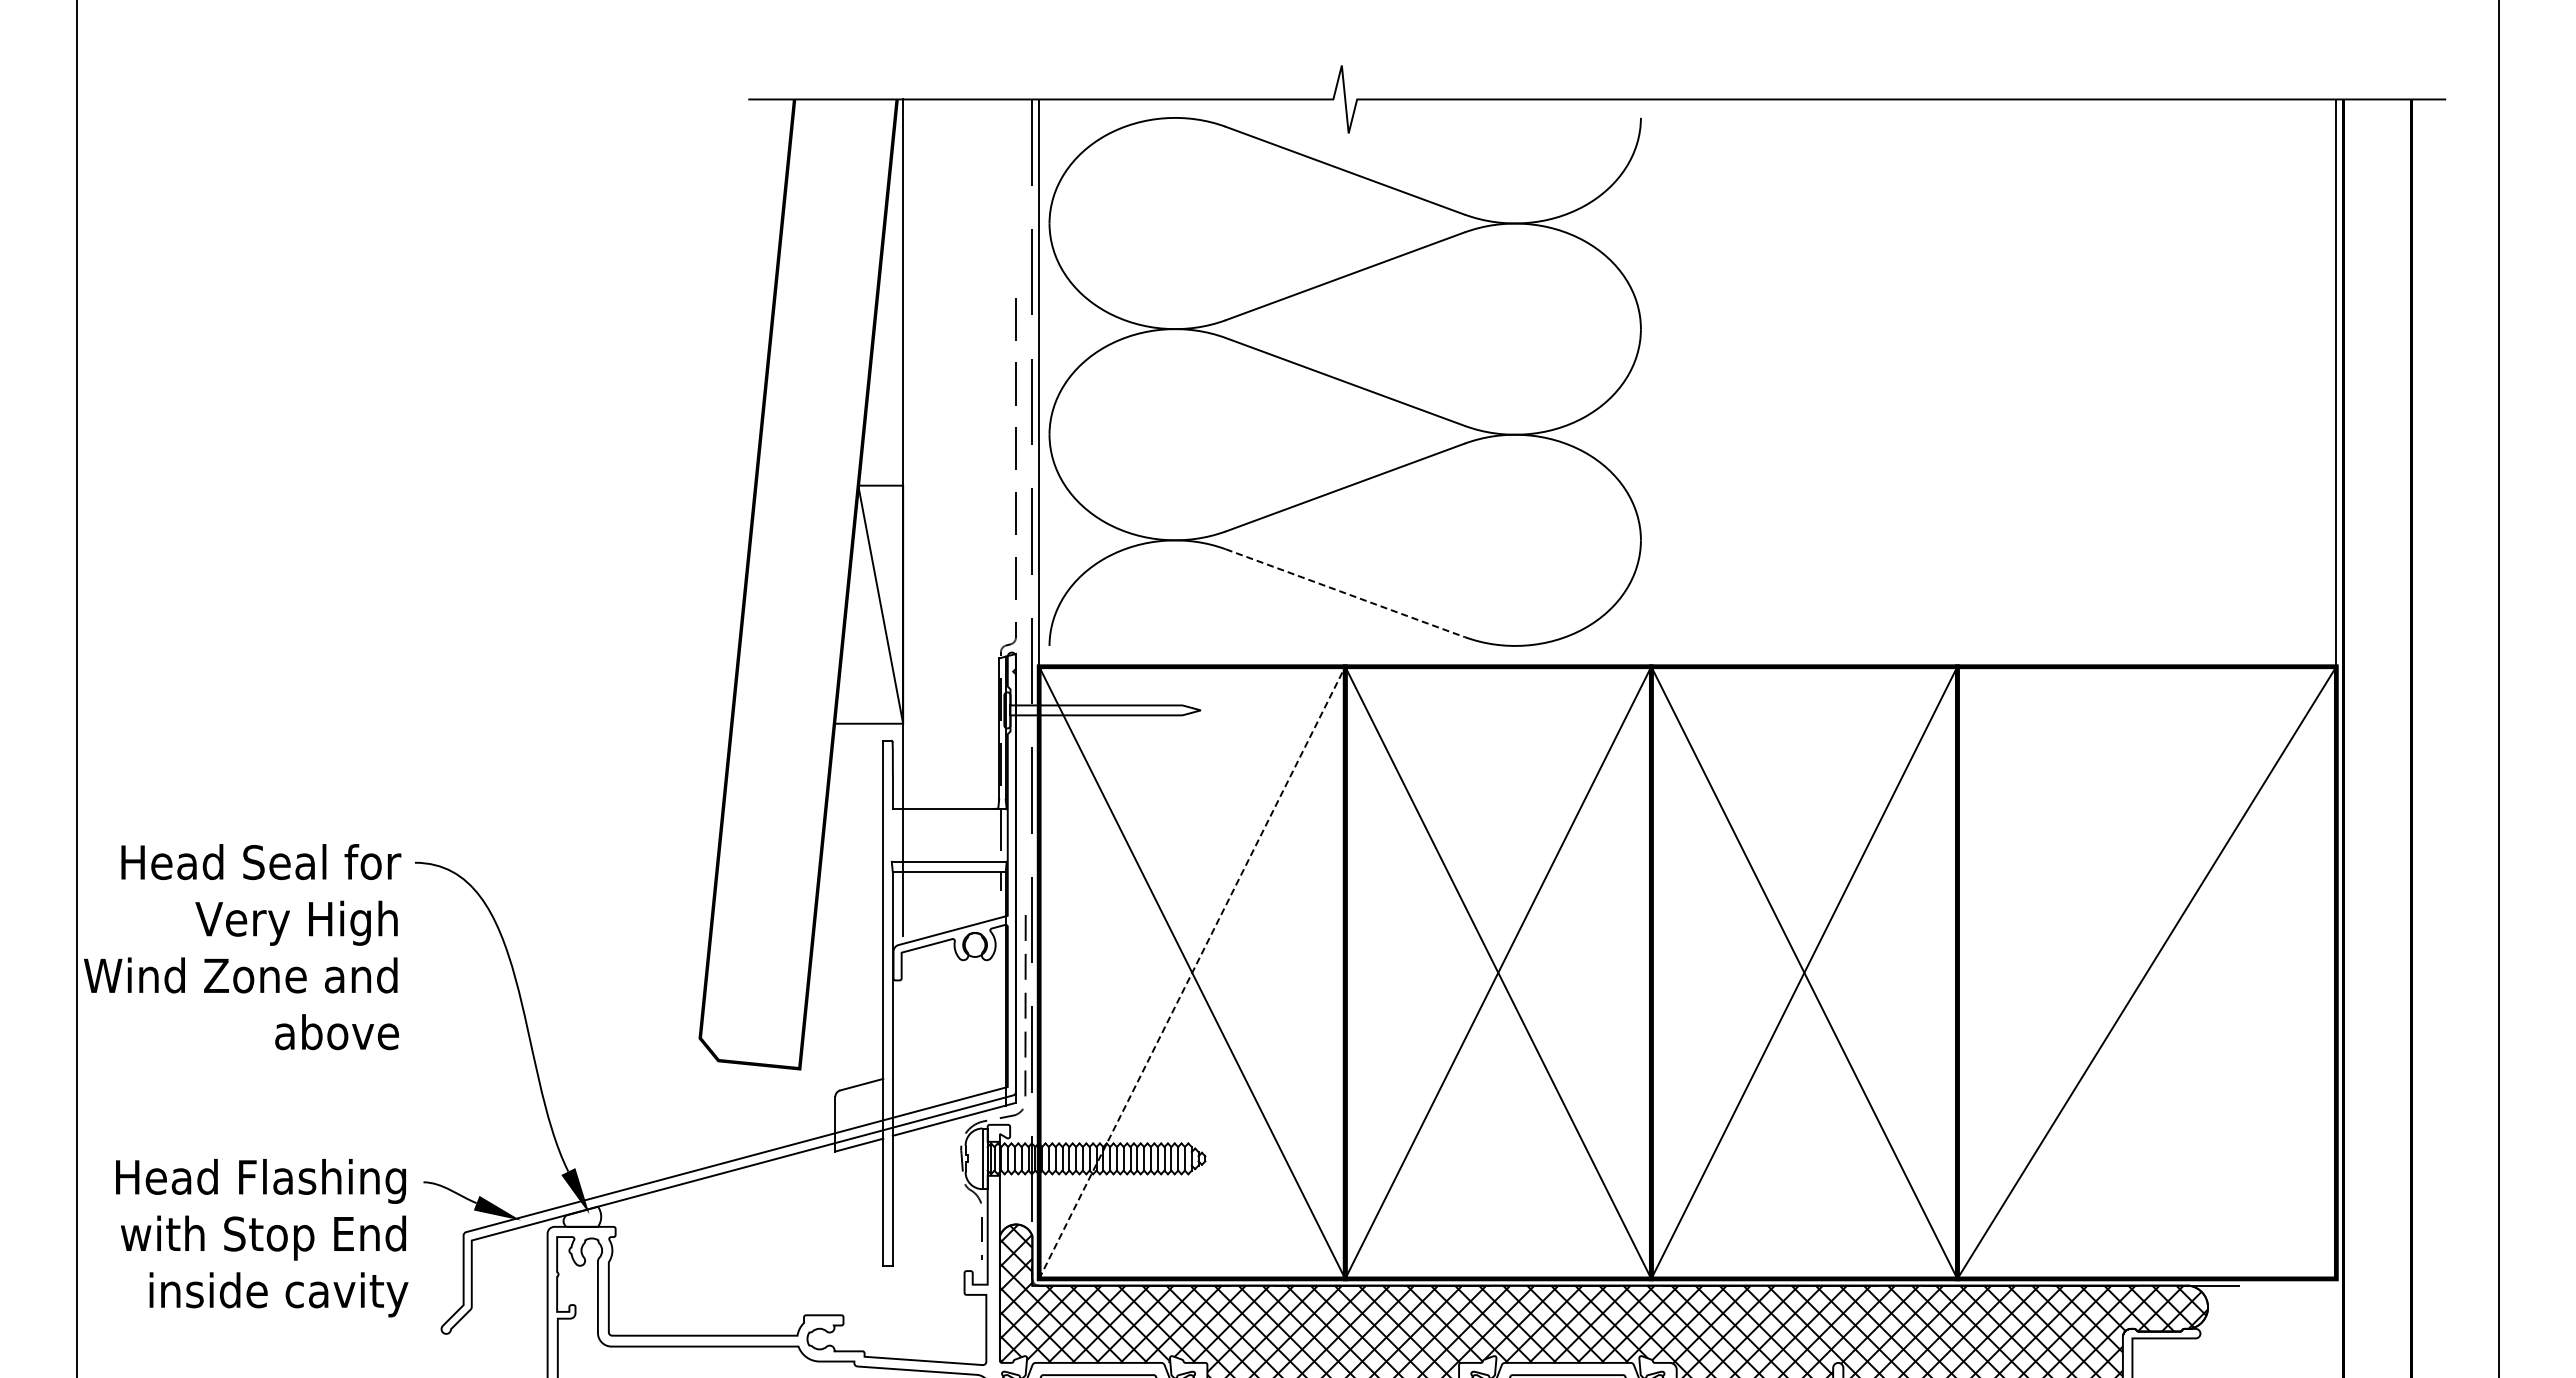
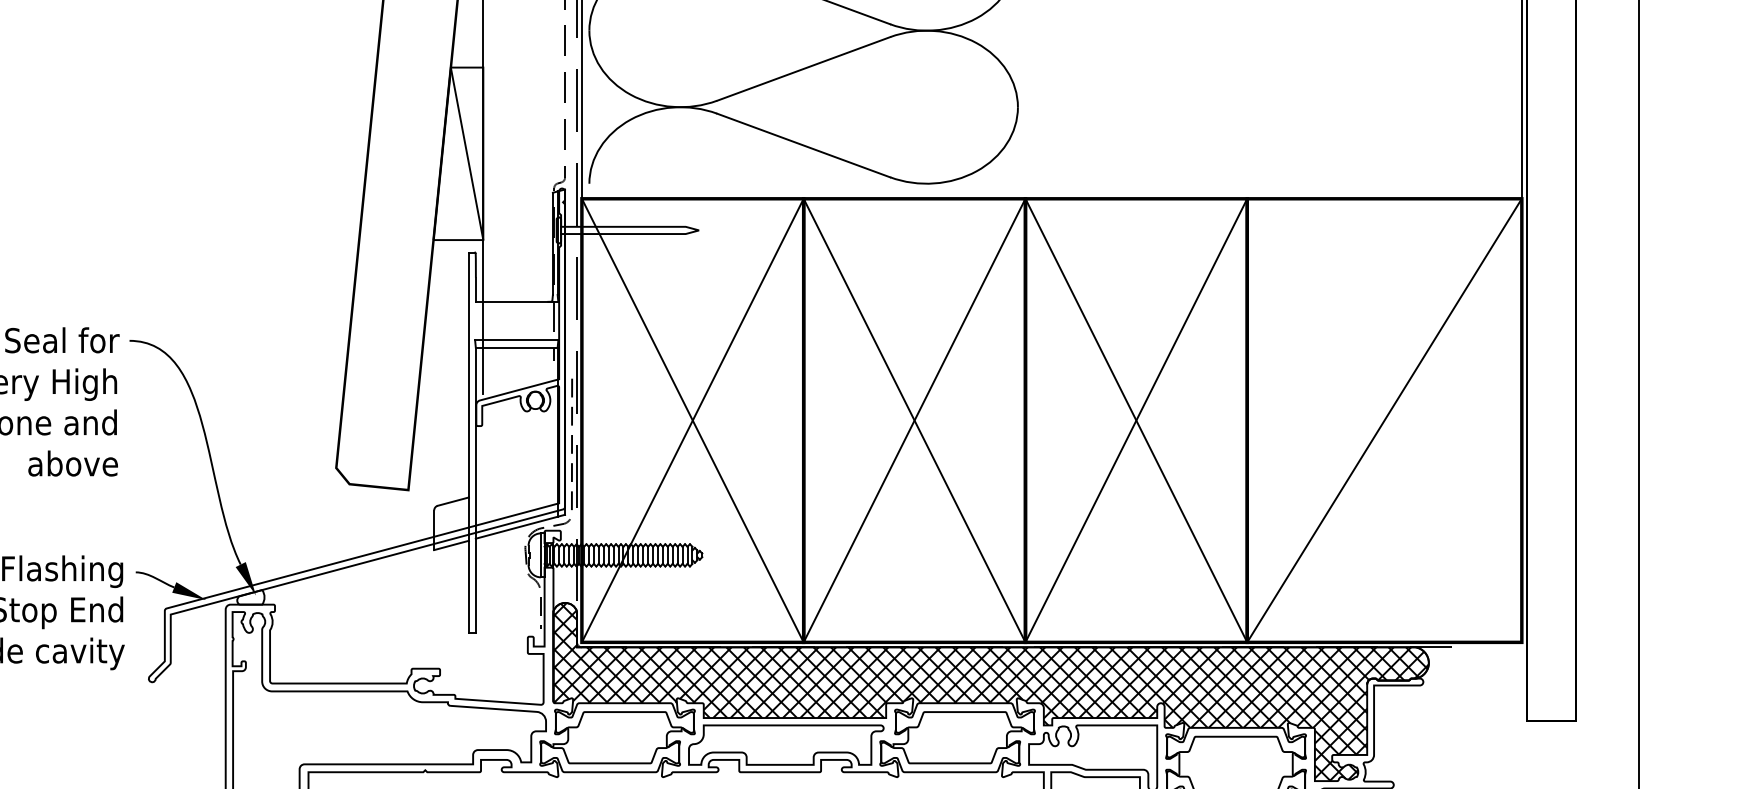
line: (1345, 593) -> (803, 145), dashed -> solid
line: (1192, 972) -> (692, 420), dashed -> solid

